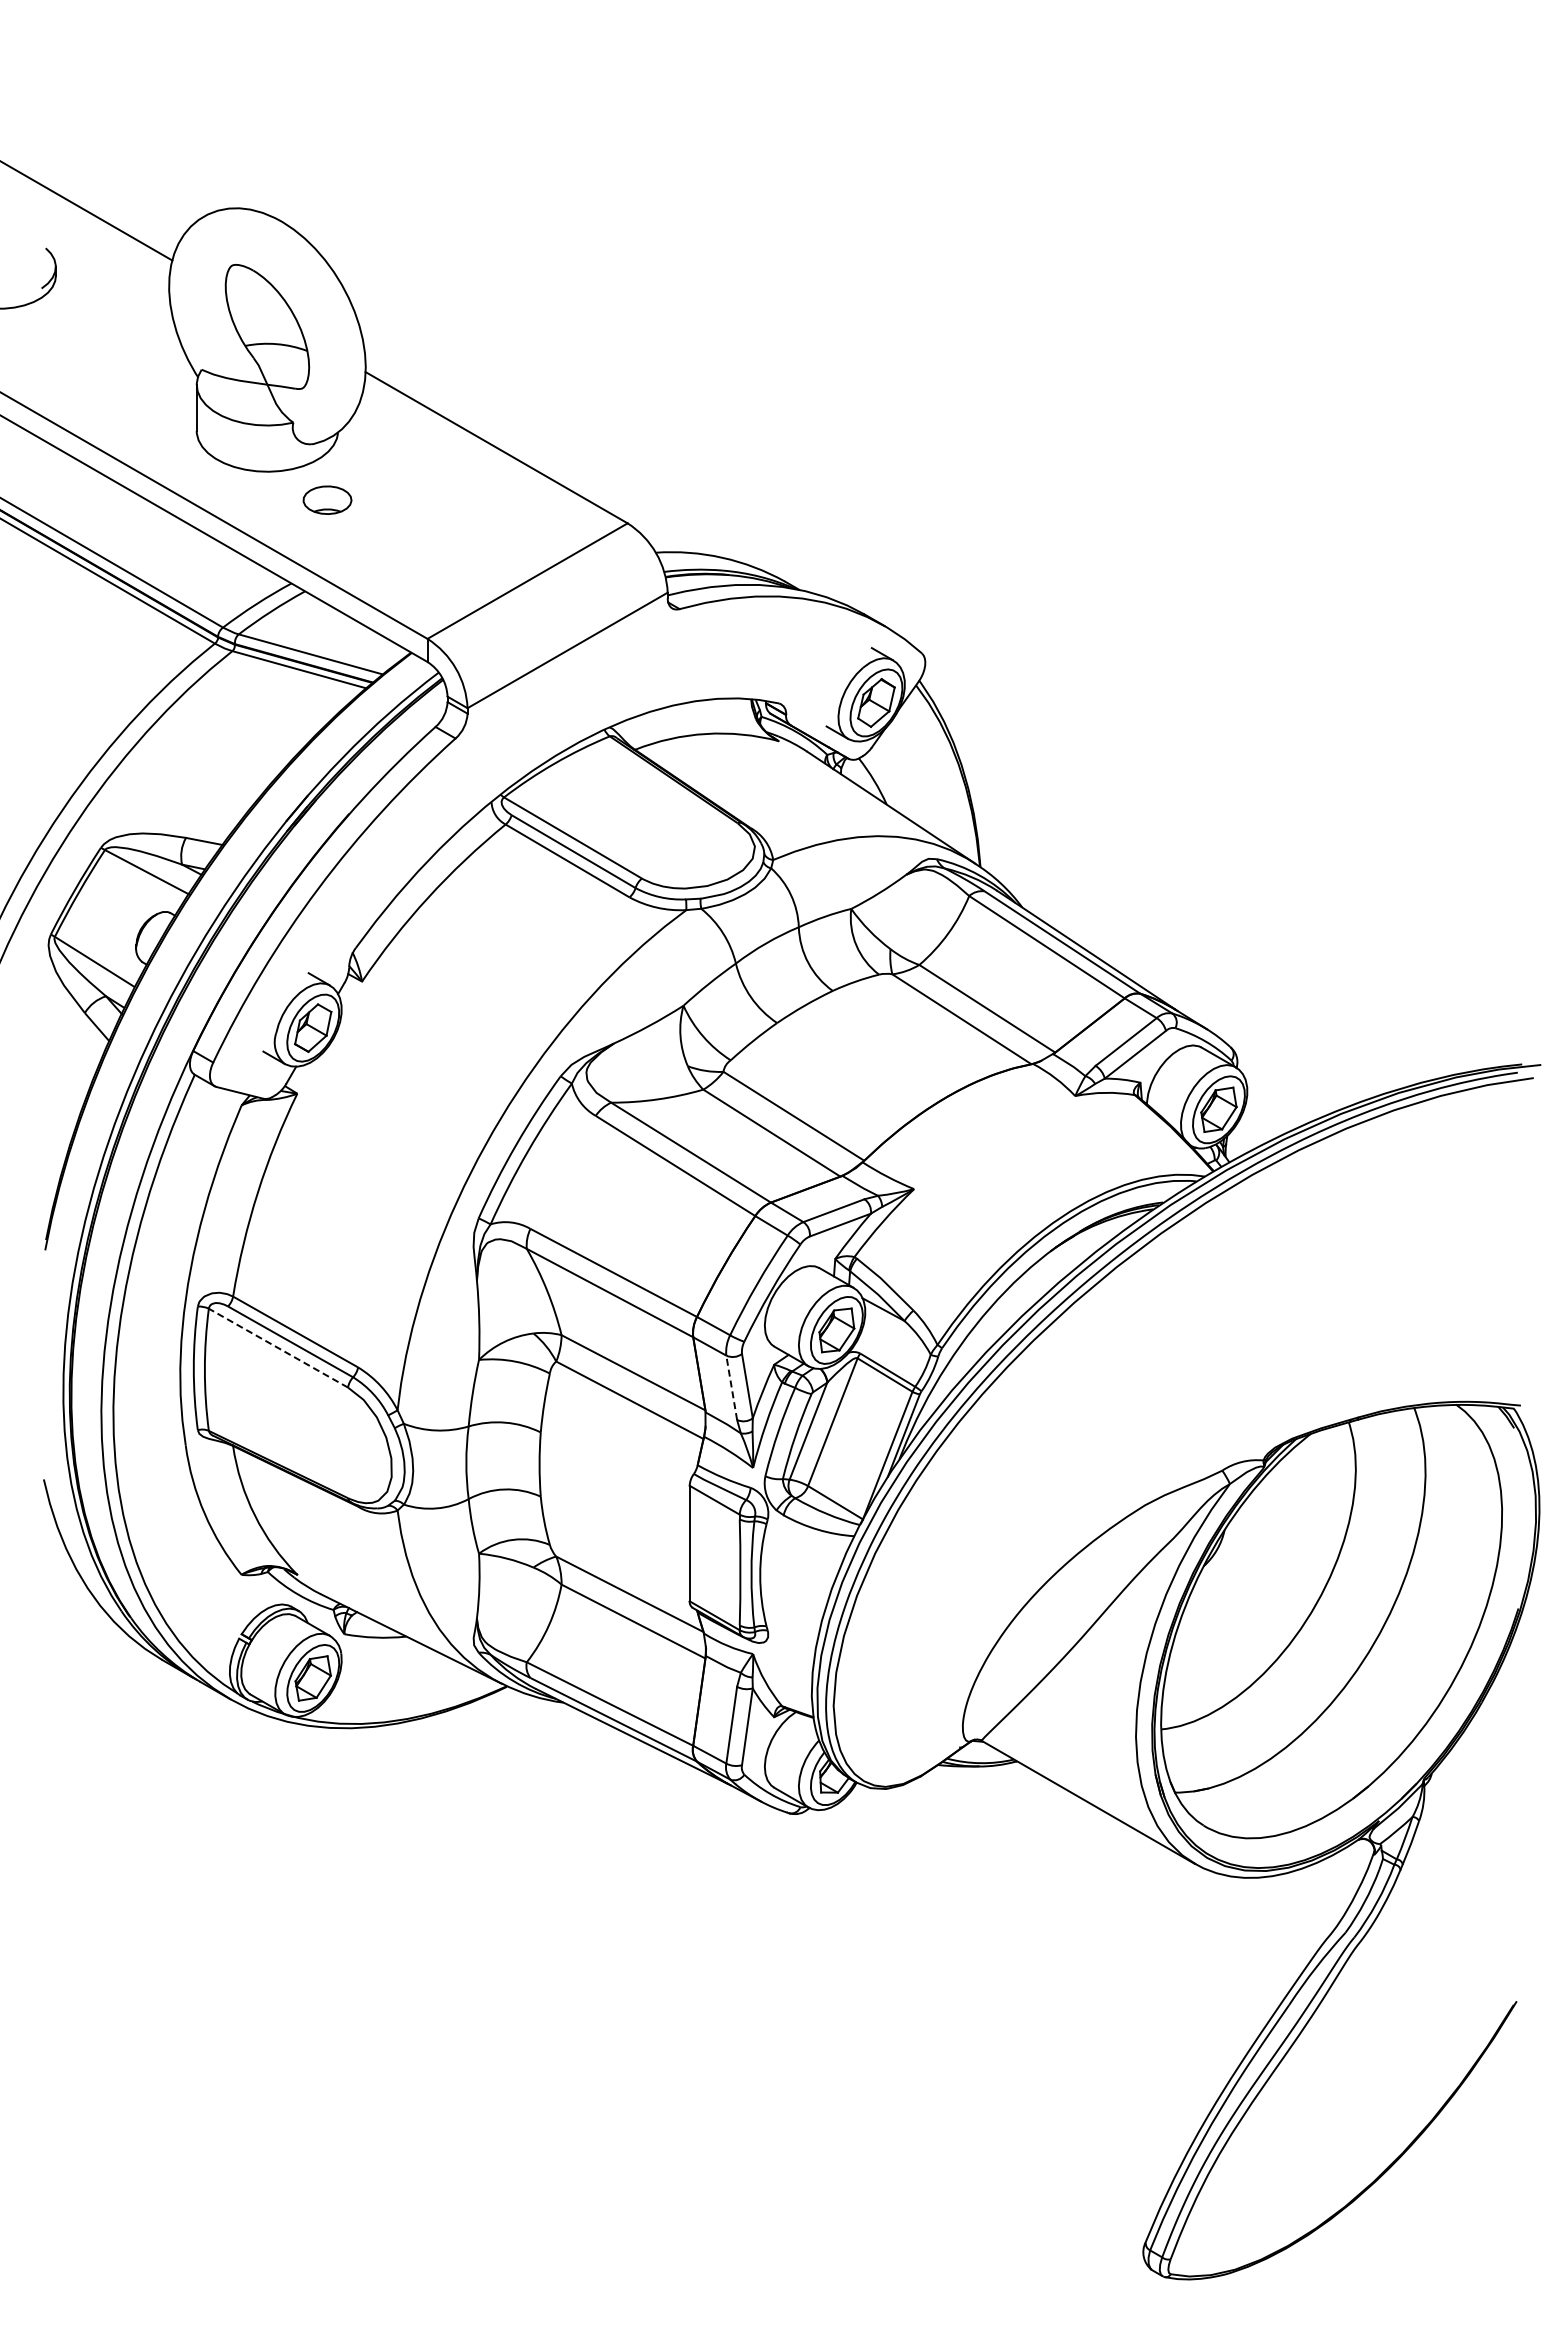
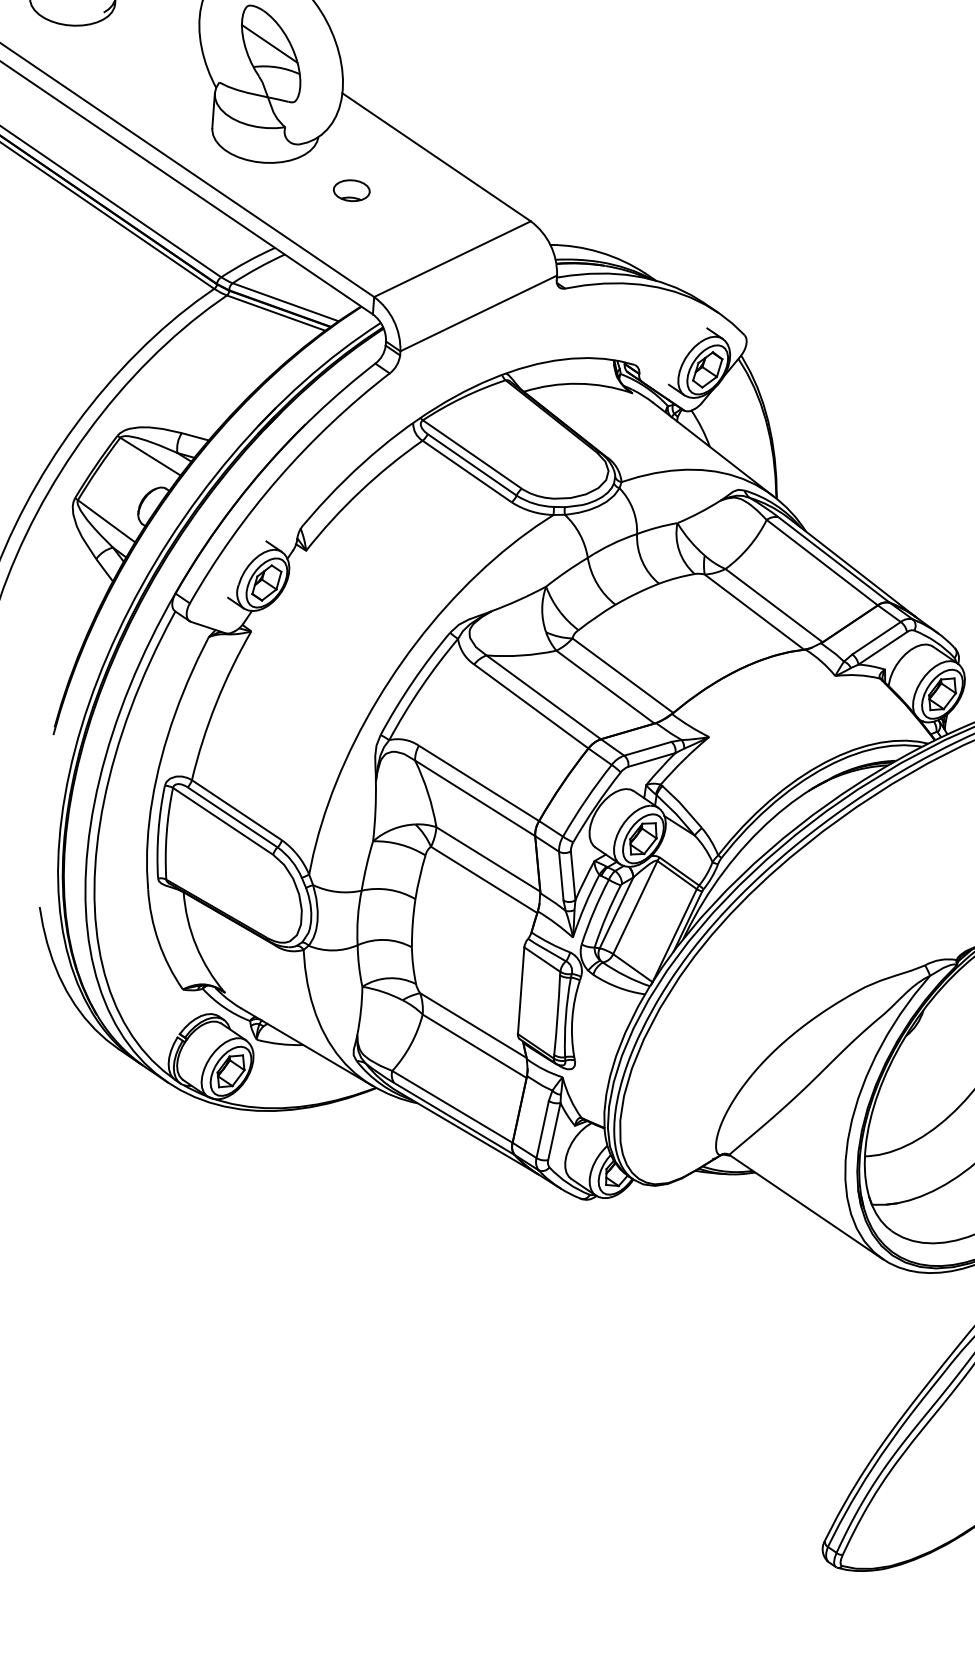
line: (264, 313) -> (269, 43), added
part: (327, 499) -> (351, 190), moved
line: (278, 1348) -> (223, 821), dashed -> solid
line: (731, 1387) -> (561, 875), dashed -> solid

